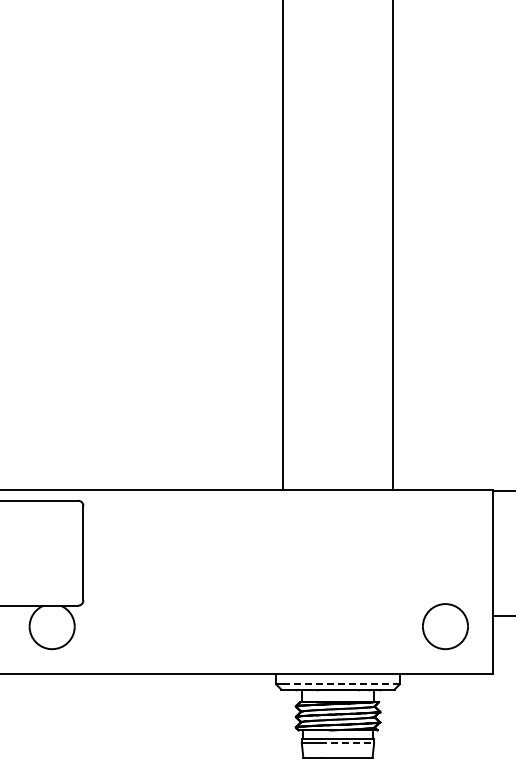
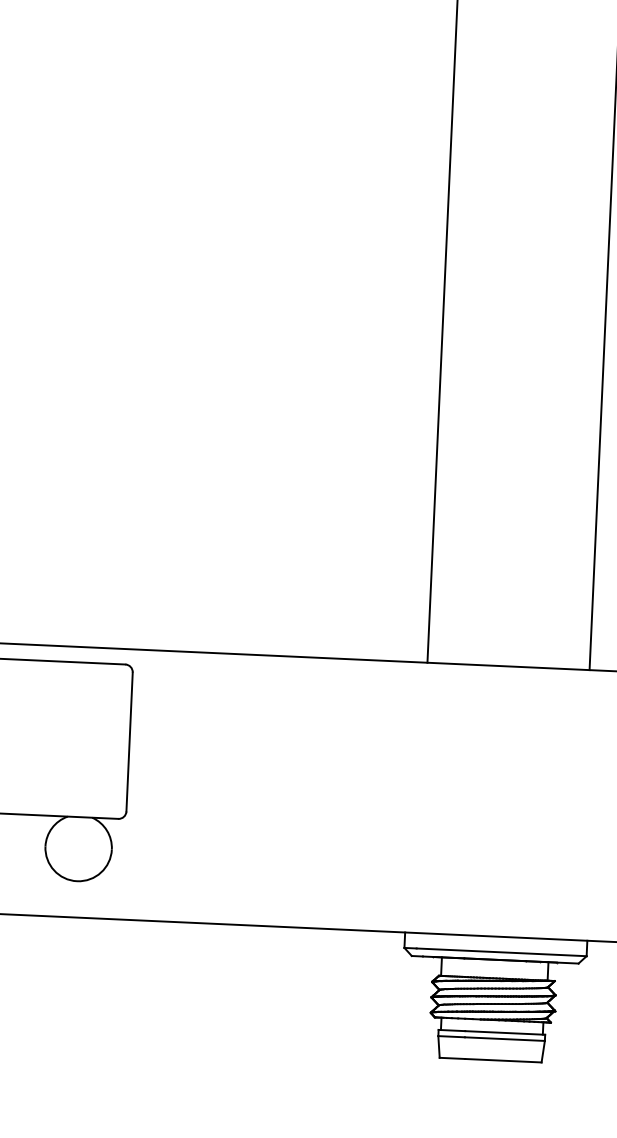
line: (342, 684) -> (502, 952), dashed -> solid
line: (347, 743) -> (505, 1039), dashed -> solid

